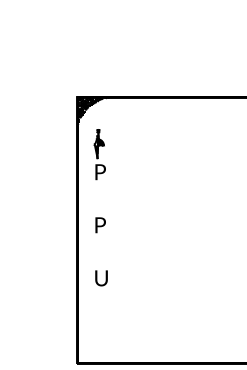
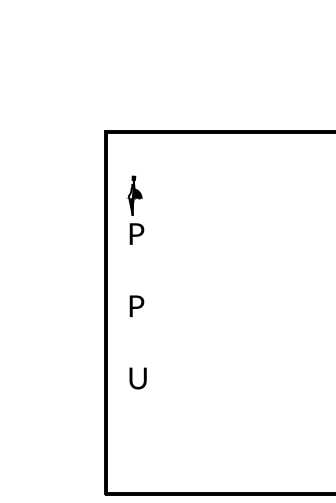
hatch: (94, 110) -> (128, 150), removed

